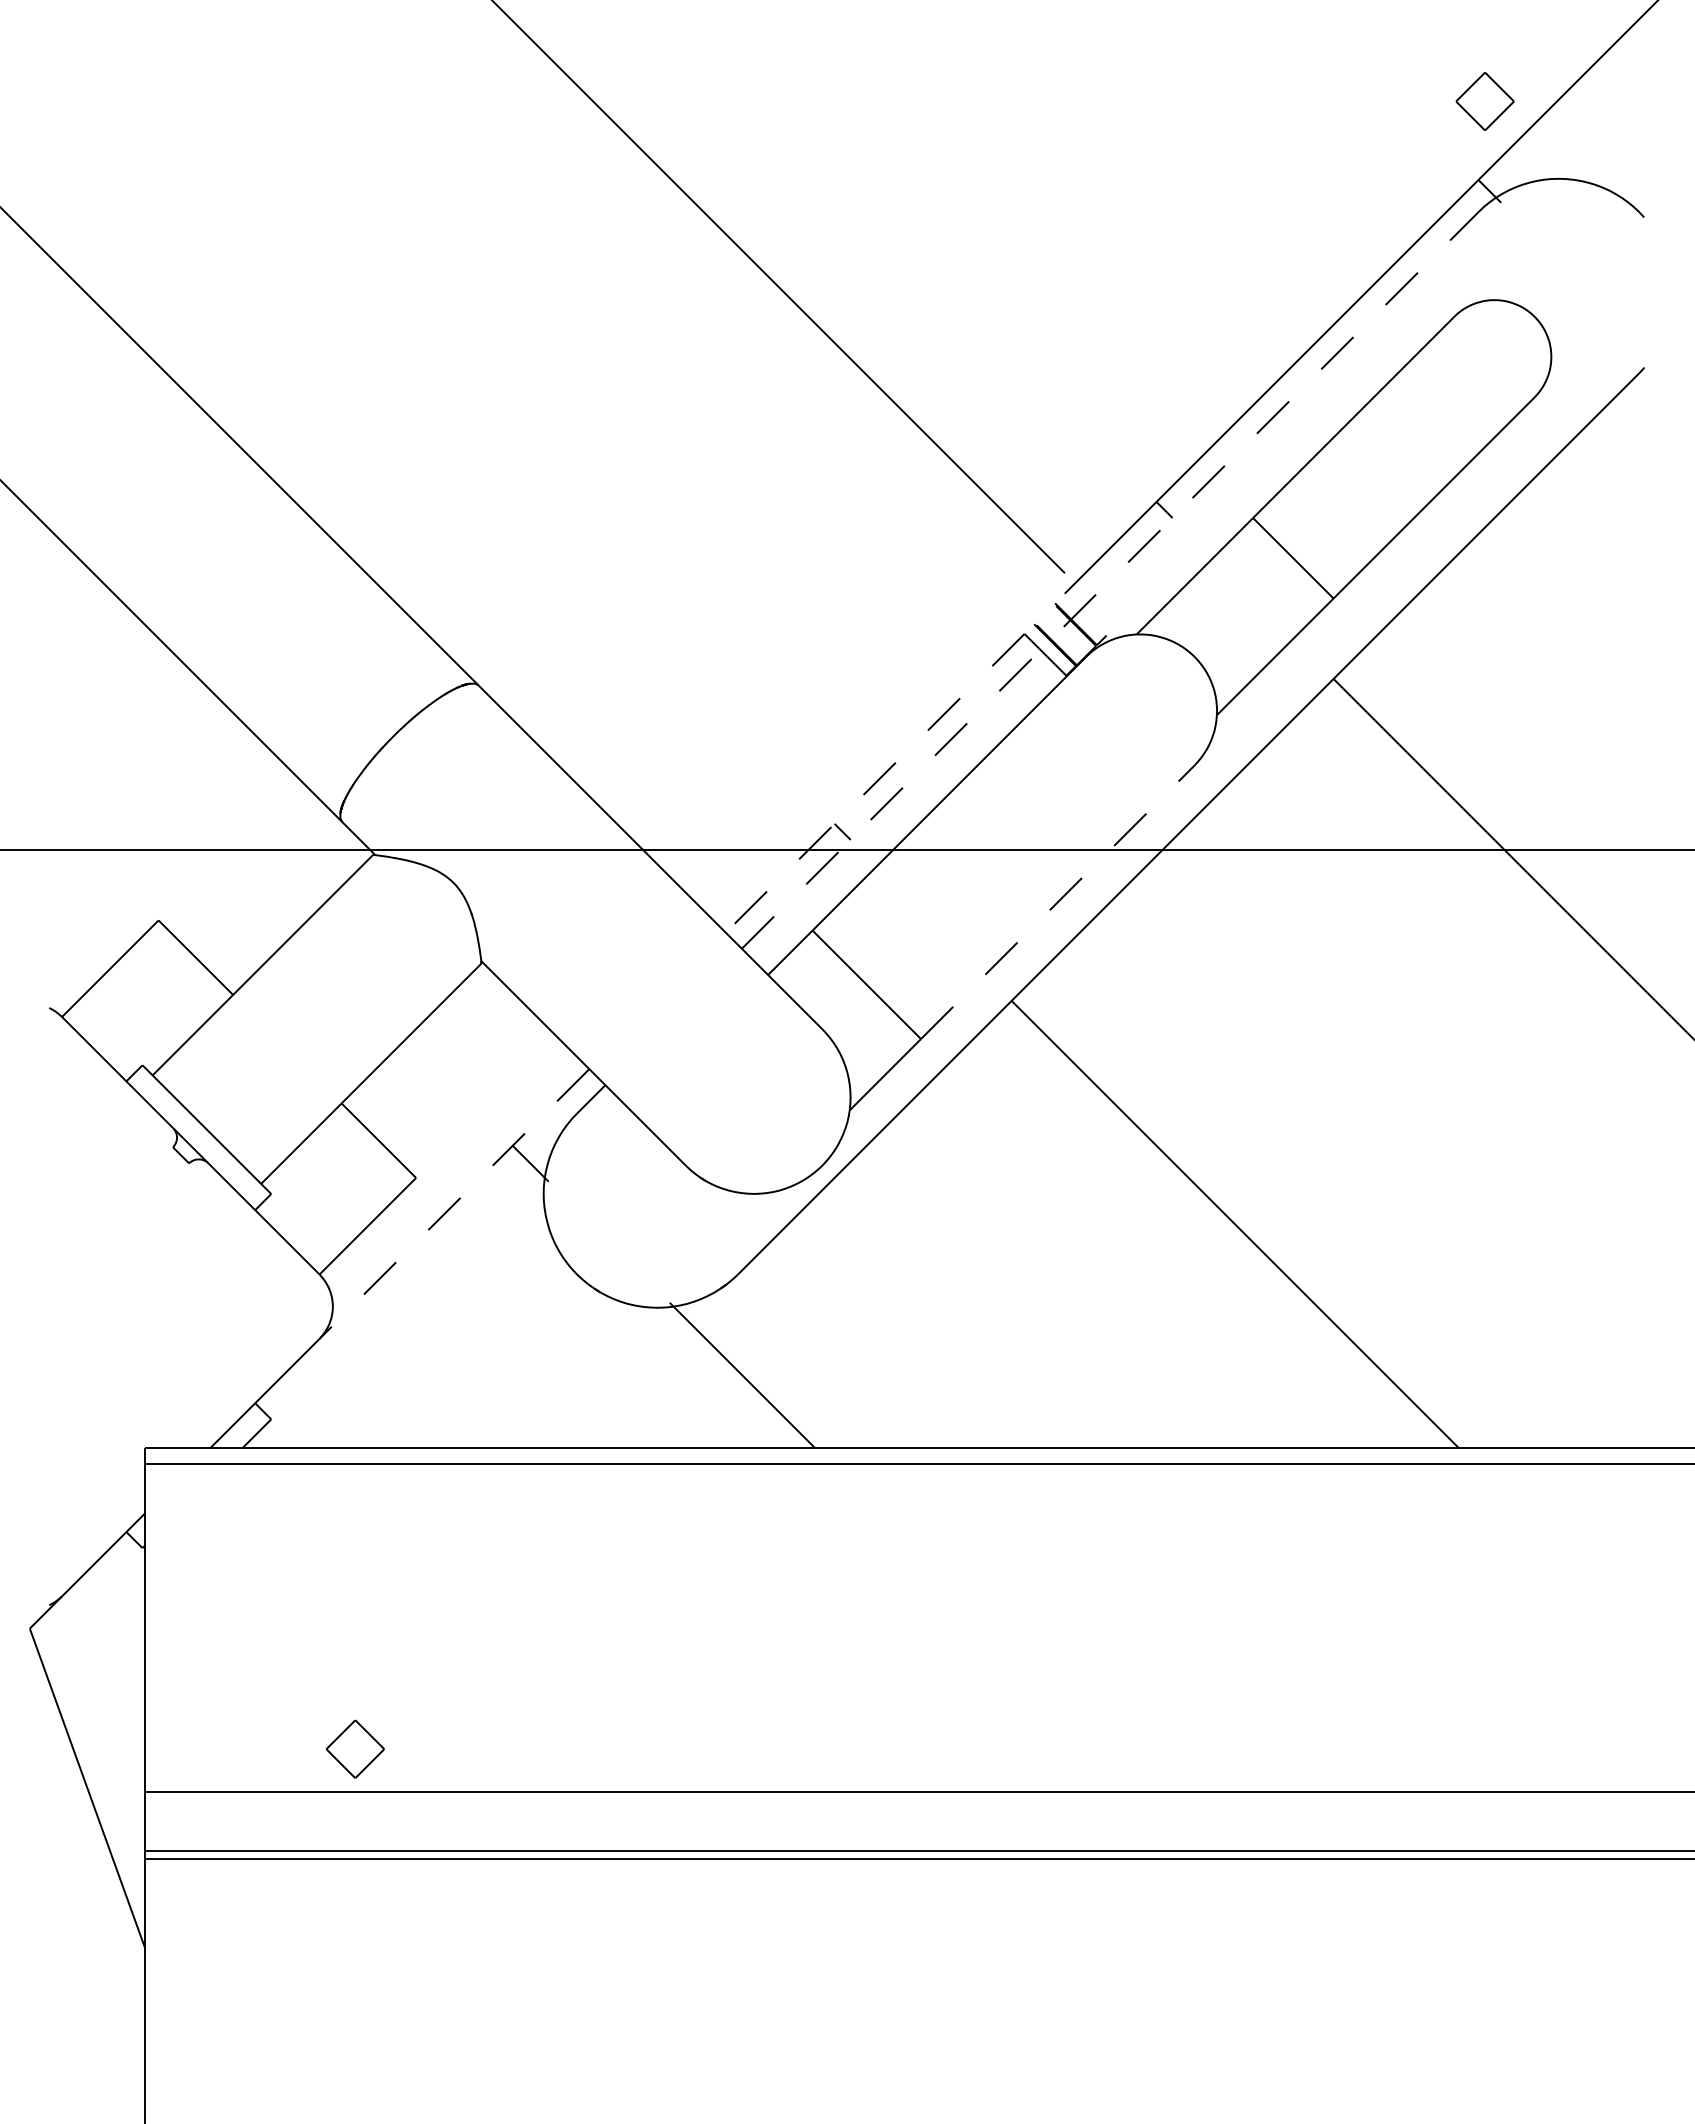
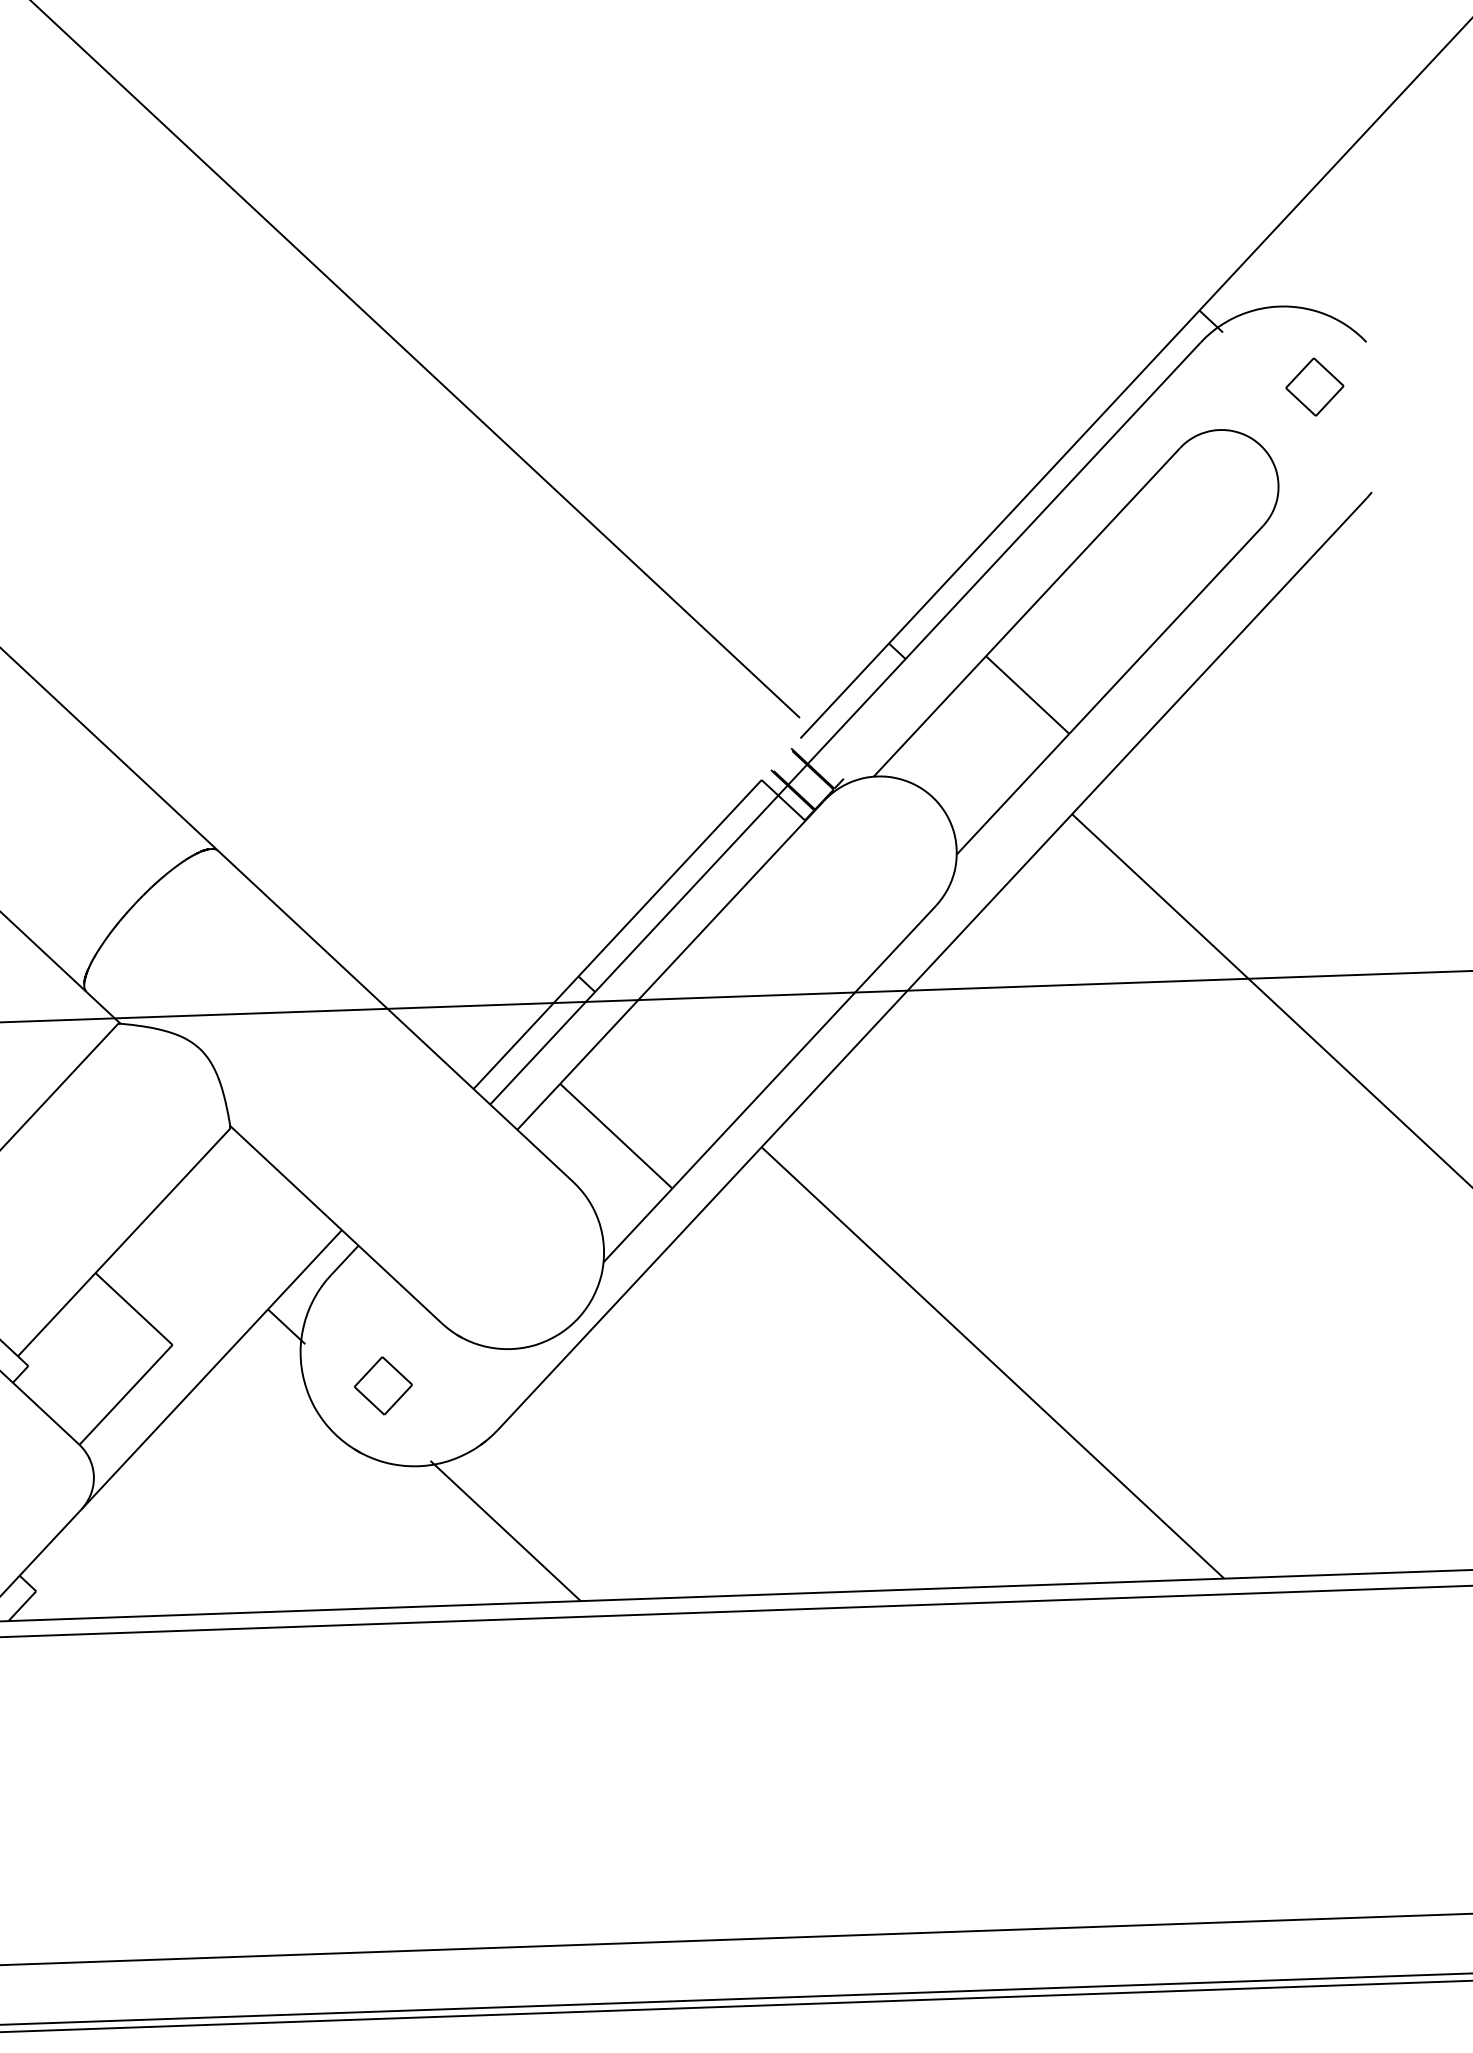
part: (1484, 101) -> (1314, 387), moved
line: (1110, 580) -> (845, 723), dashed -> solid
line: (874, 783) -> (616, 934), dashed -> solid
line: (1058, 901) -> (804, 1046), dashed -> solid
line: (454, 1204) -> (211, 1370), dashed -> solid
part: (355, 1748) -> (383, 1385), moved

